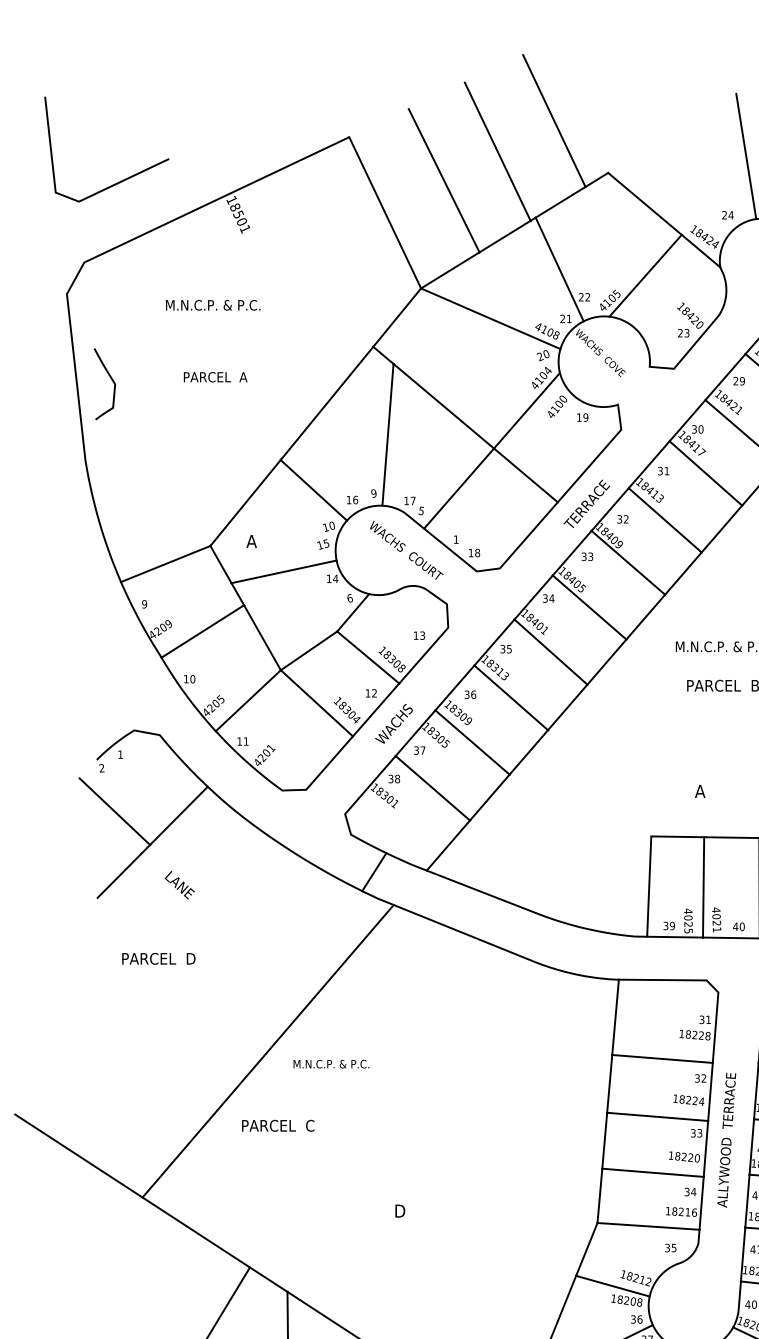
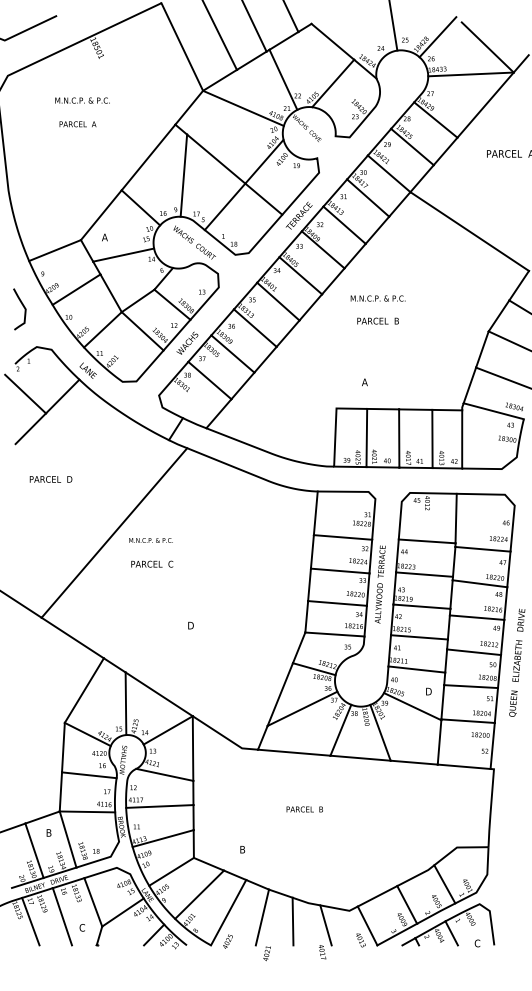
text: (214, 377) -> (77, 124), moved
curve: (109, 379) -> (22, 306), moved
text: (178, 884) -> (87, 370), moved
text: (278, 1124) -> (152, 563), moved

